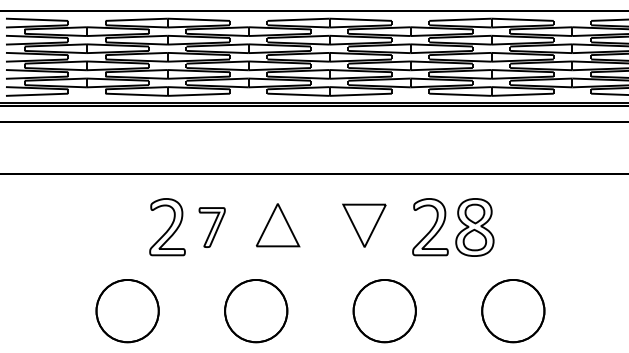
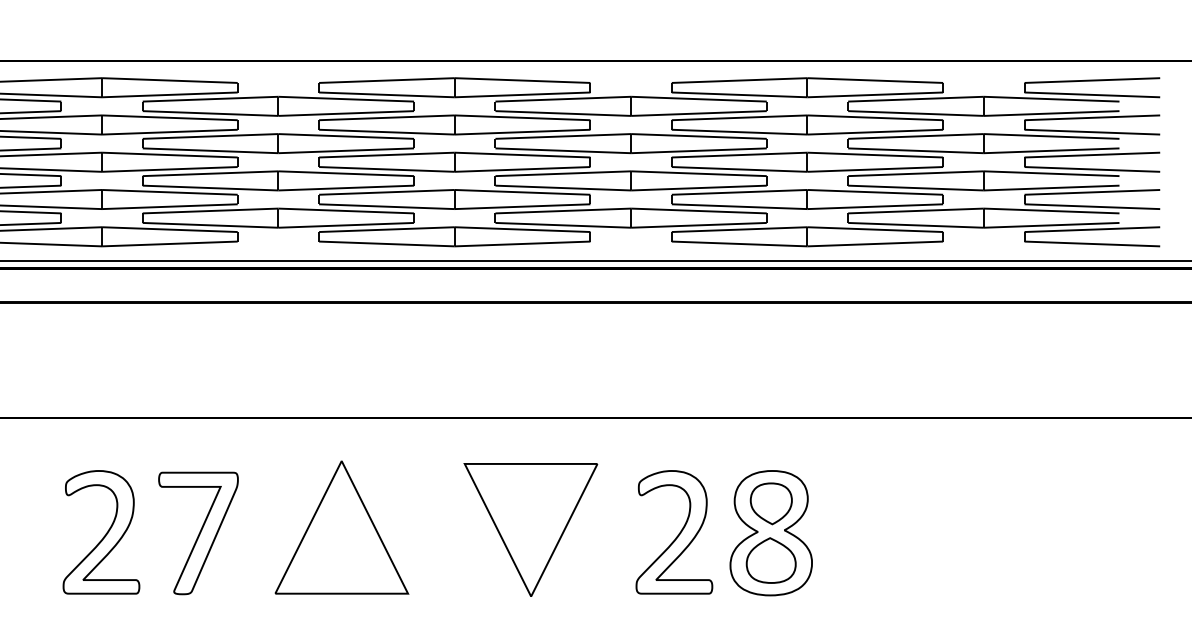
part: (277, 225) -> (341, 528), size x1.43
part: (364, 225) -> (530, 528), size x1.43
part: (212, 227) -> (199, 533), size x1.43

